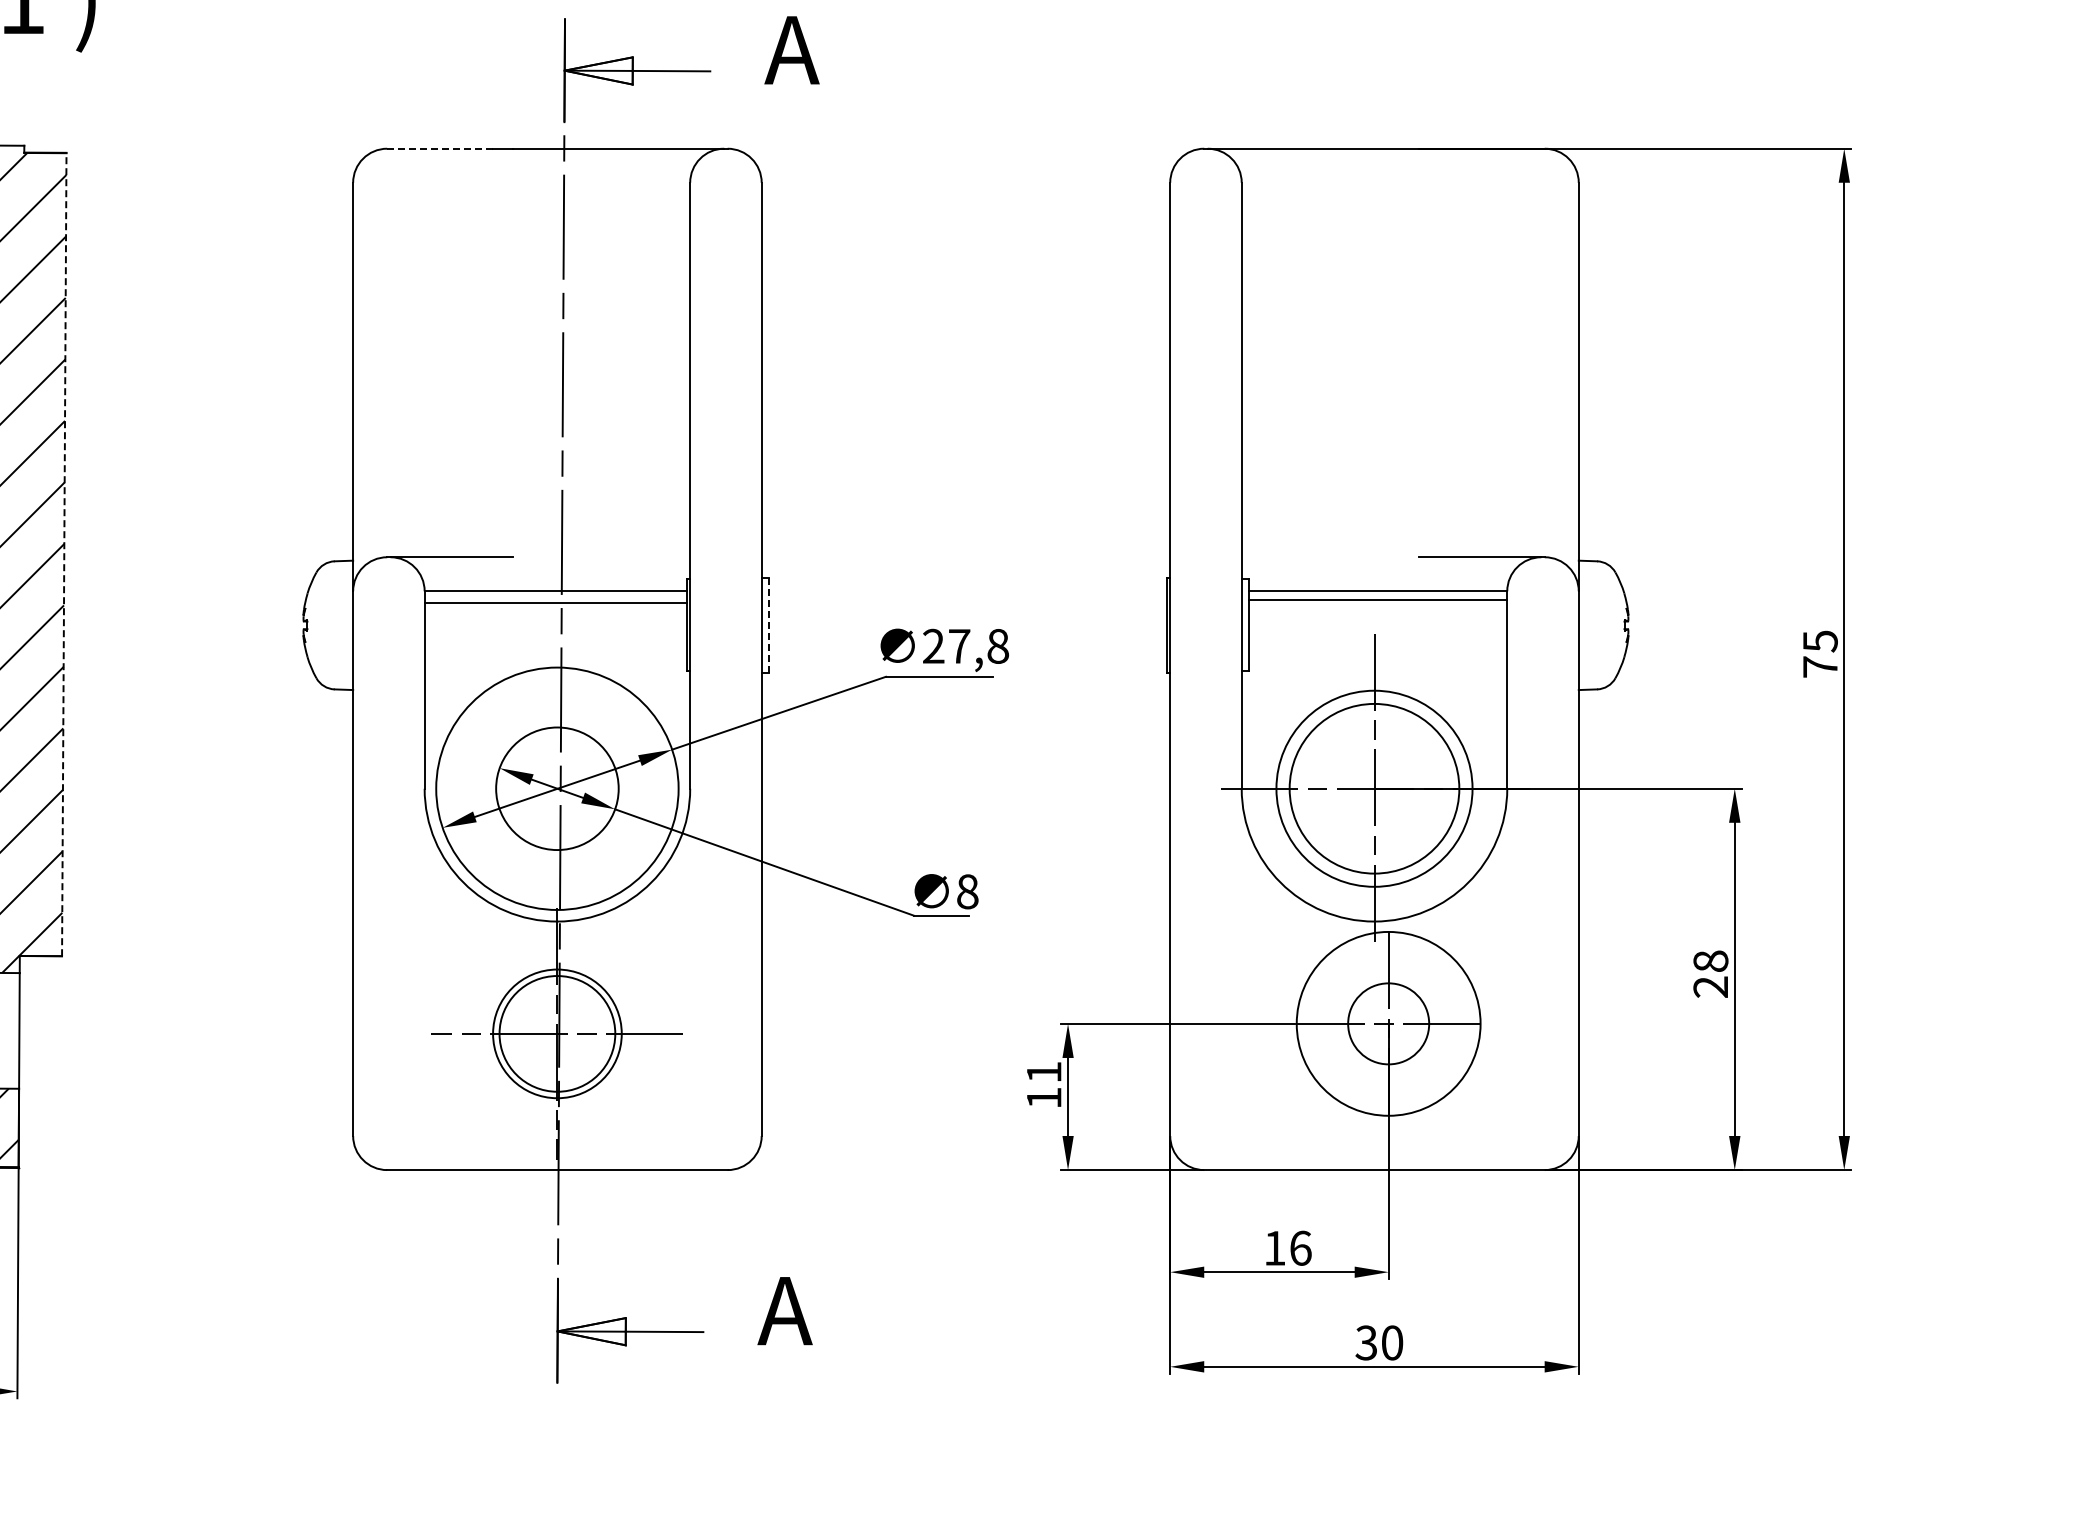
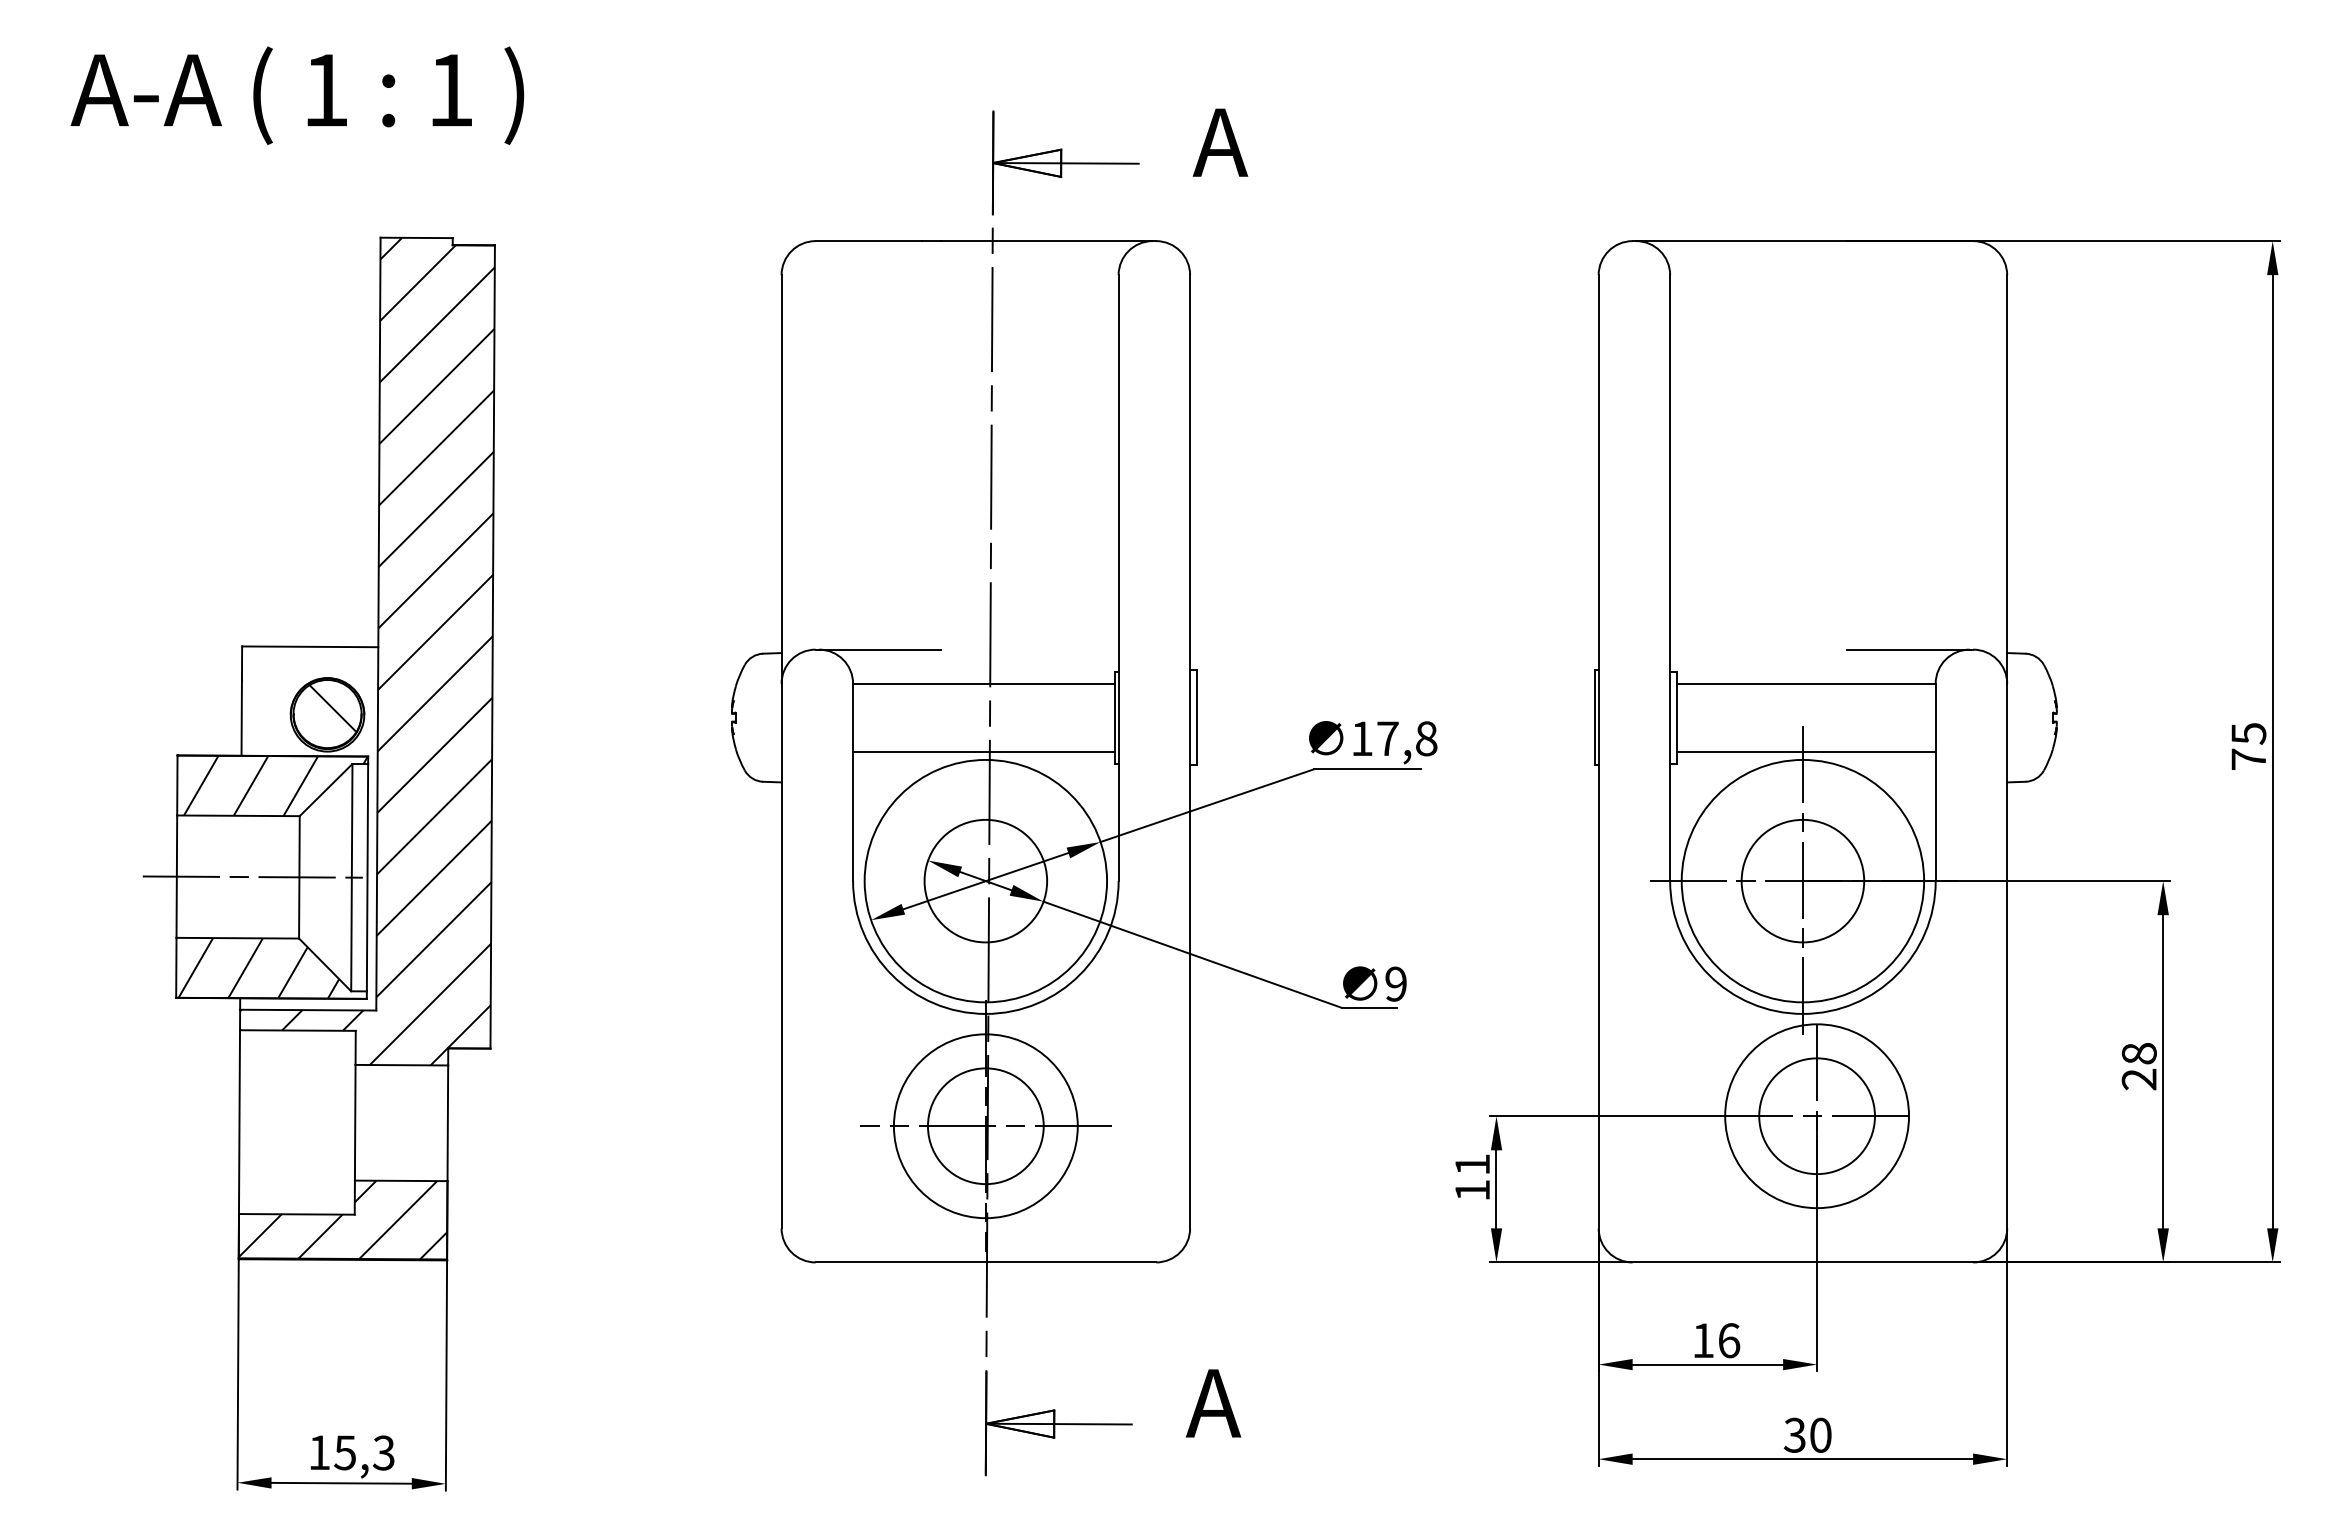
line: (441, 149) -> (869, 241), dashed -> solid
line: (64, 554) -> (492, 646), dashed -> solid
line: (1377, 600) -> (1805, 751), moved
line: (556, 603) -> (984, 751), moved
line: (768, 625) -> (1196, 717), dashed -> solid
text: (933, 646) -> (1361, 738), 27,8 -> 17,8
circle: (1374, 788) -> (1802, 880), size x0.62
circle: (1374, 788) -> (1802, 880), size x1.43
text: (967, 891) -> (1395, 983), 8 -> 9
circle: (1388, 1024) -> (1816, 1116), size x1.43
circle: (557, 1034) -> (985, 1126), size x1.43

